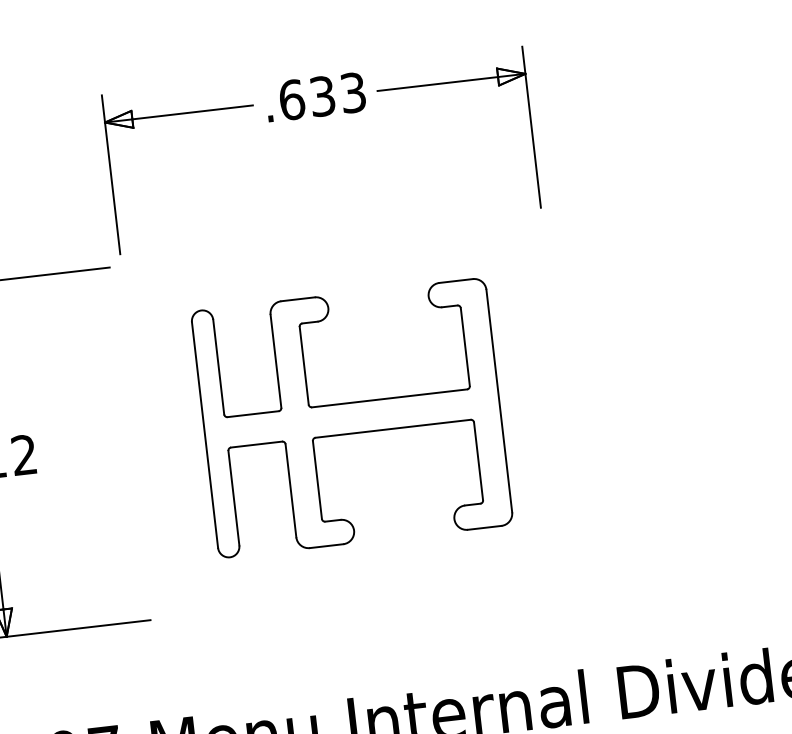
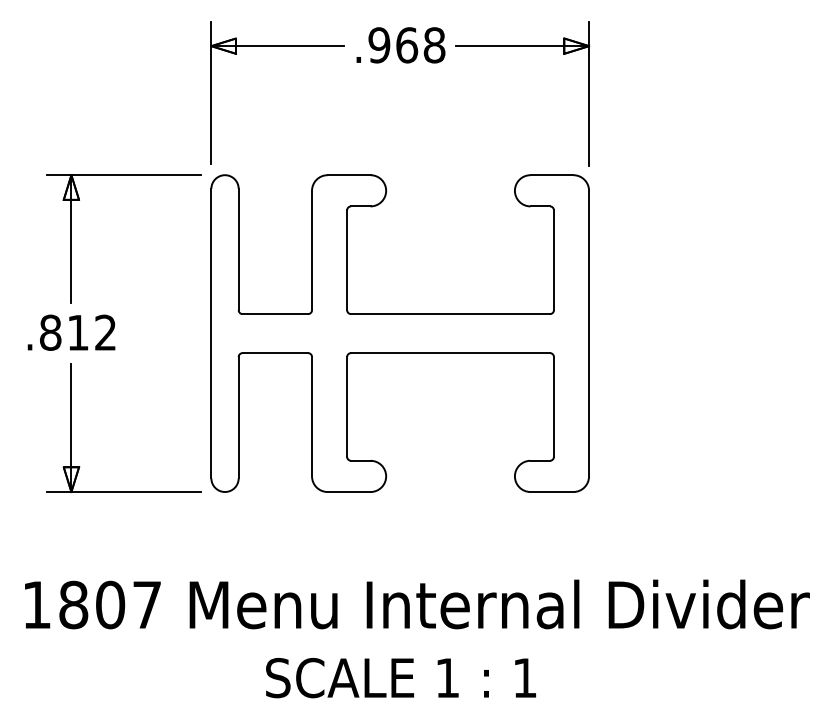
text: (322, 96) -> (406, 45), .633 -> .968
part: (351, 418) -> (399, 333), size x1.43

